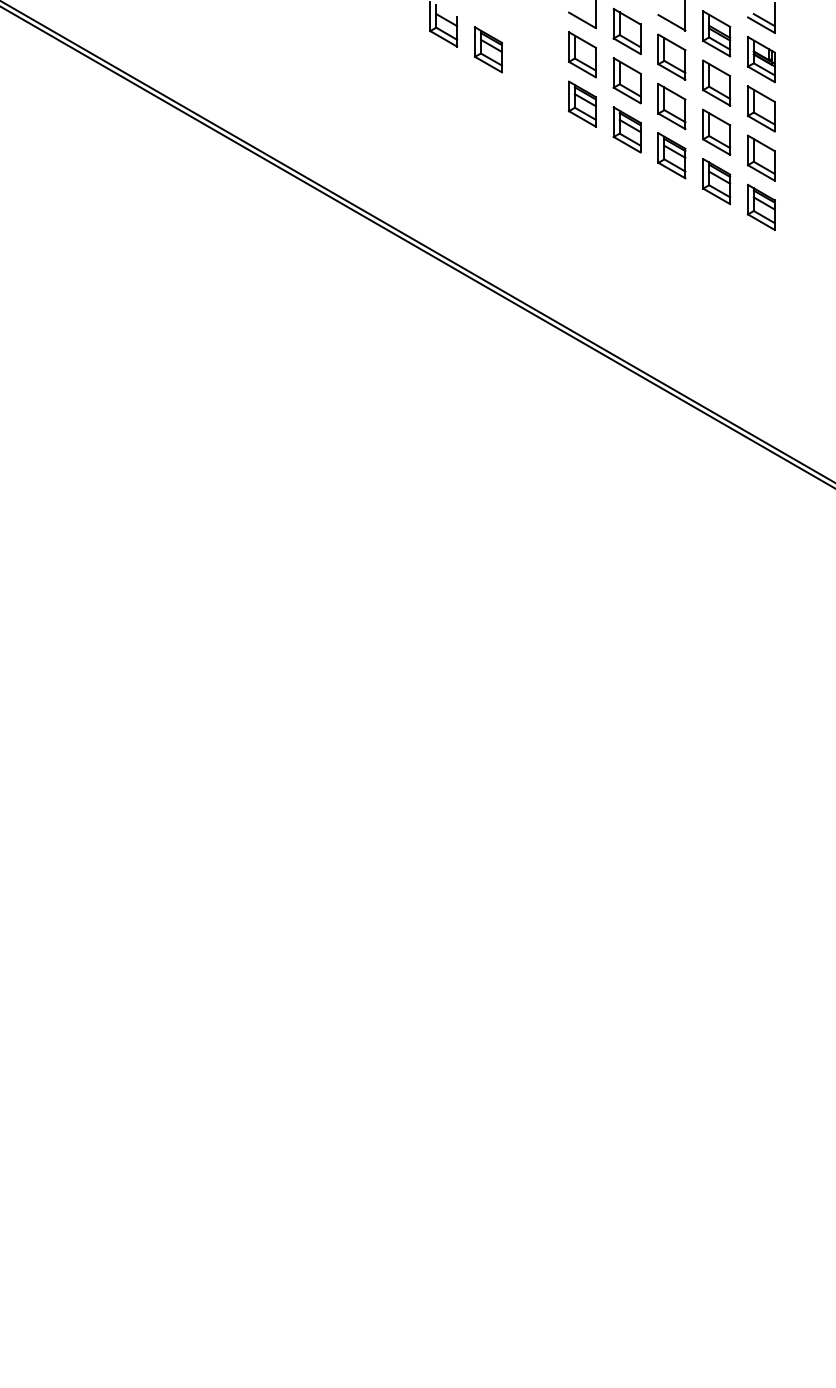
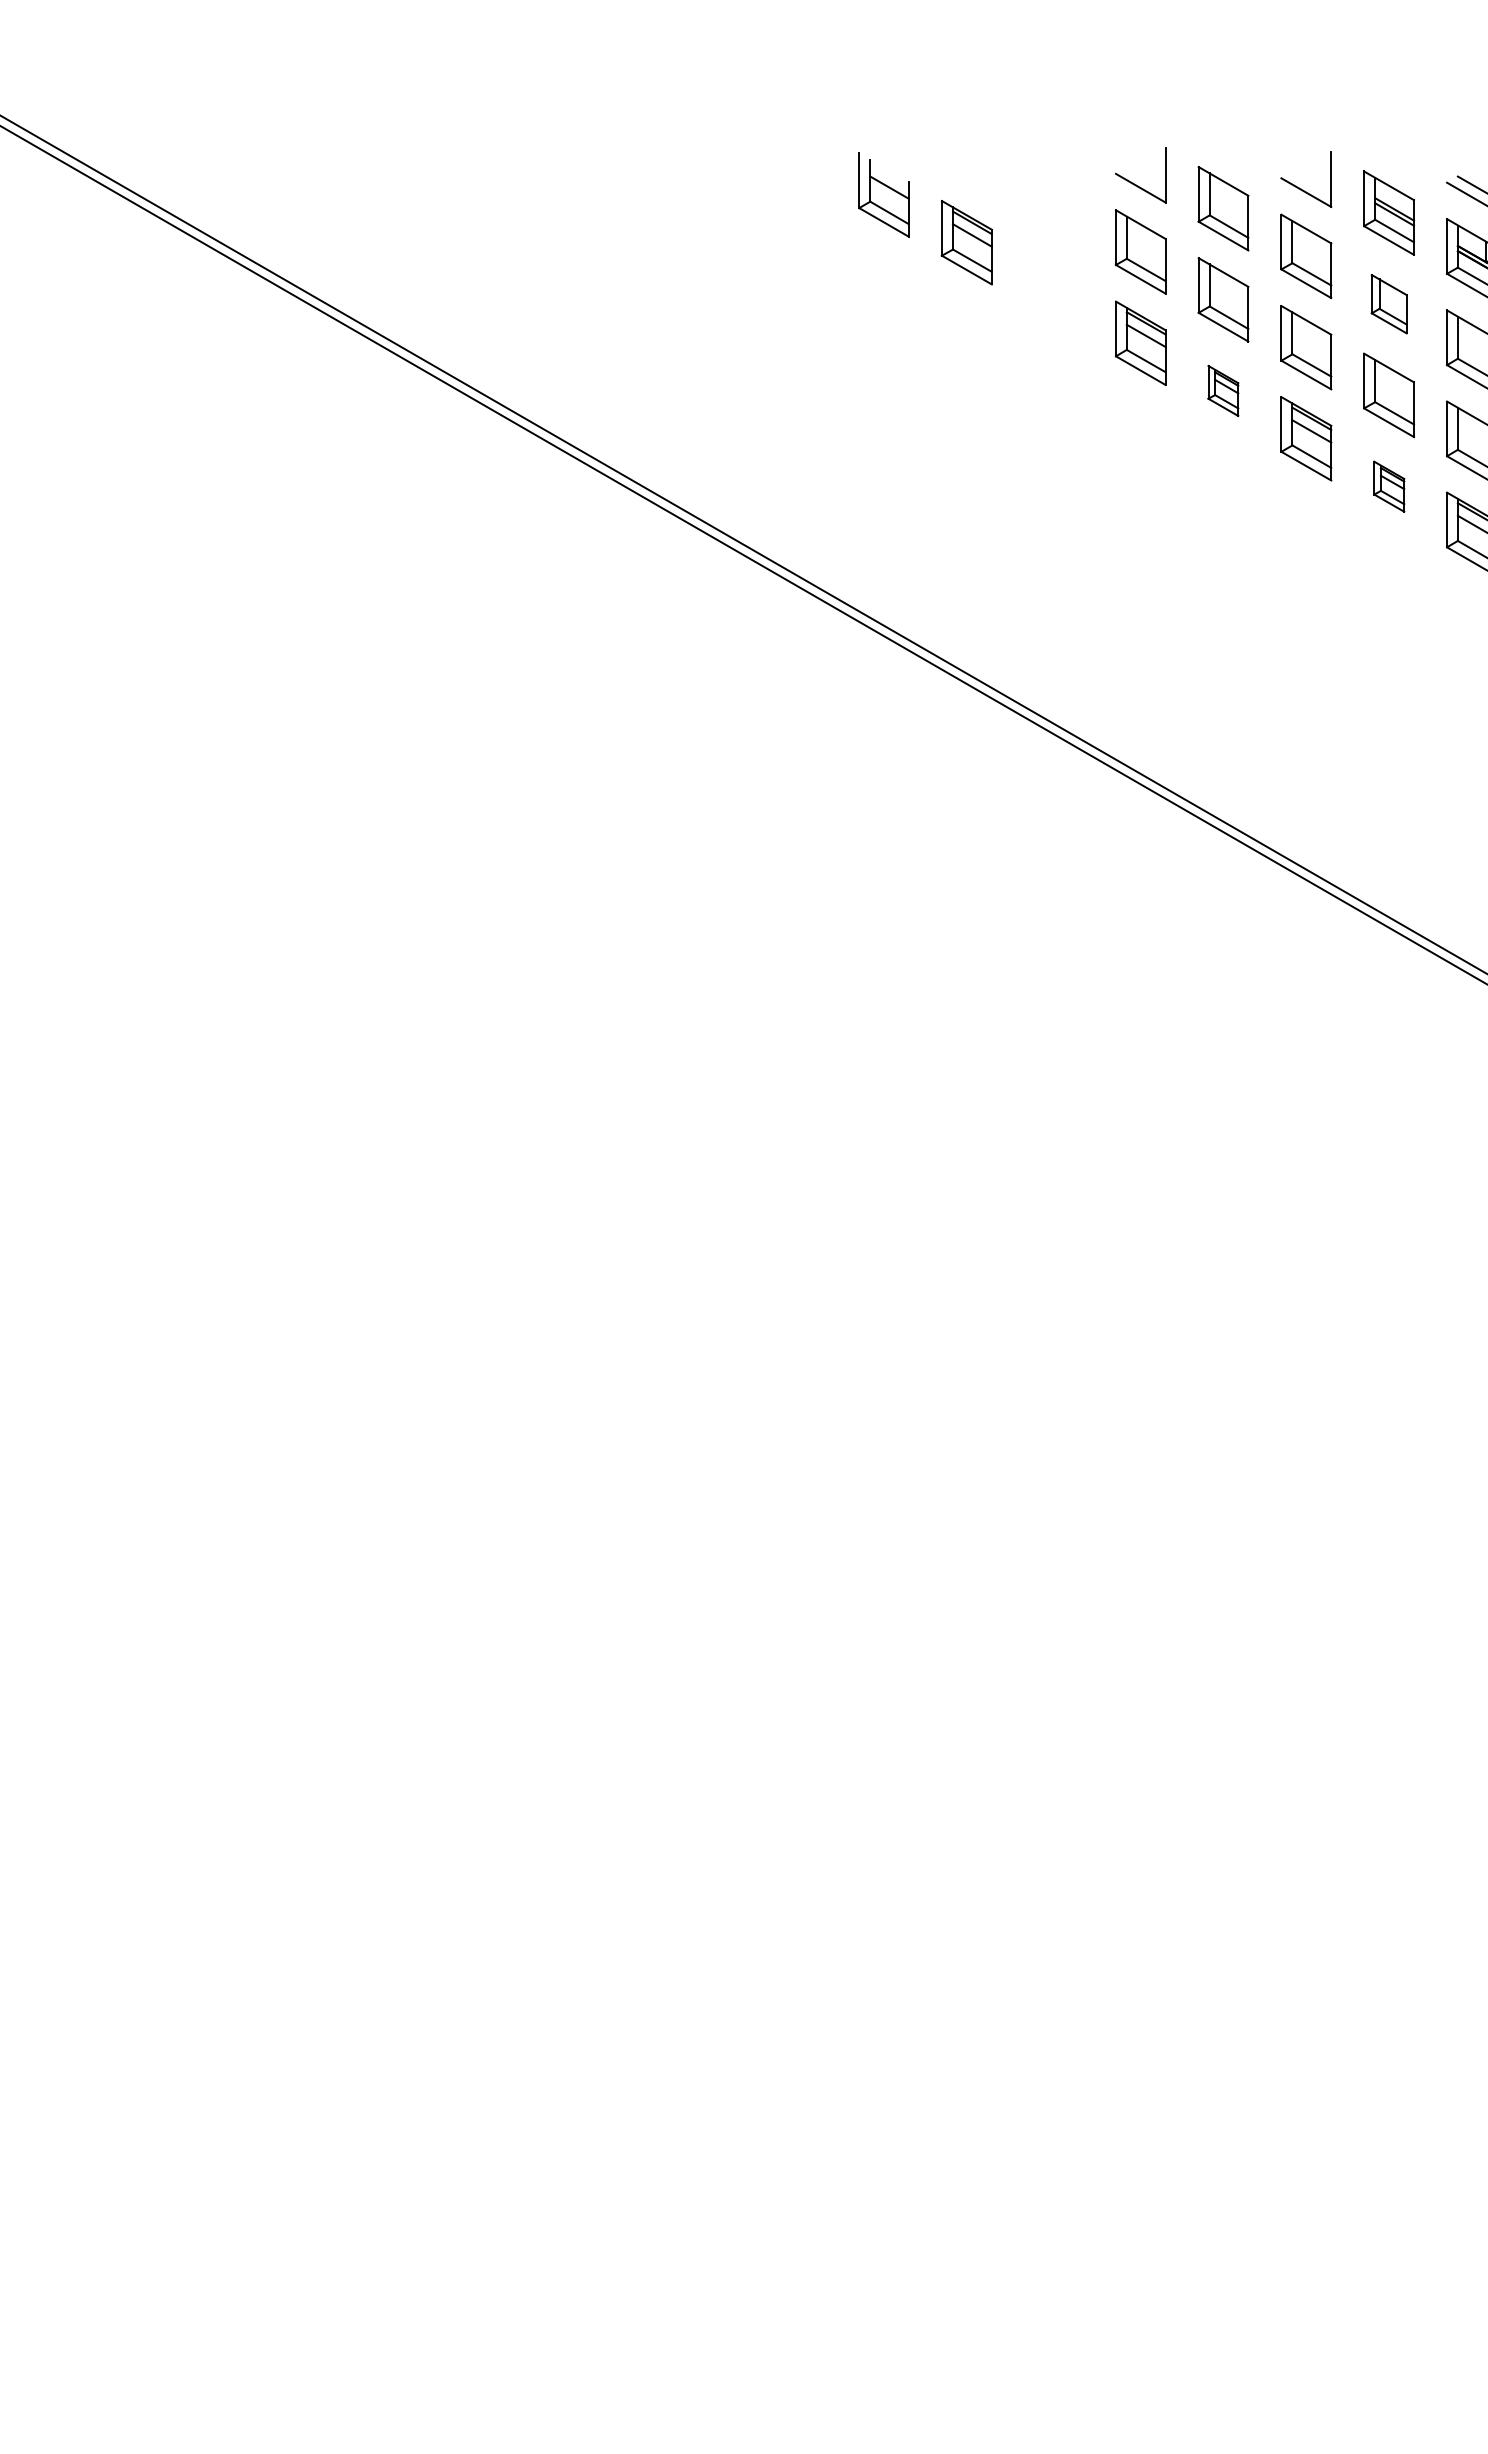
part: (716, 82) -> (1388, 303), size x0.7
part: (626, 129) -> (1222, 390), size x0.6
part: (716, 181) -> (1388, 486), size x0.6

